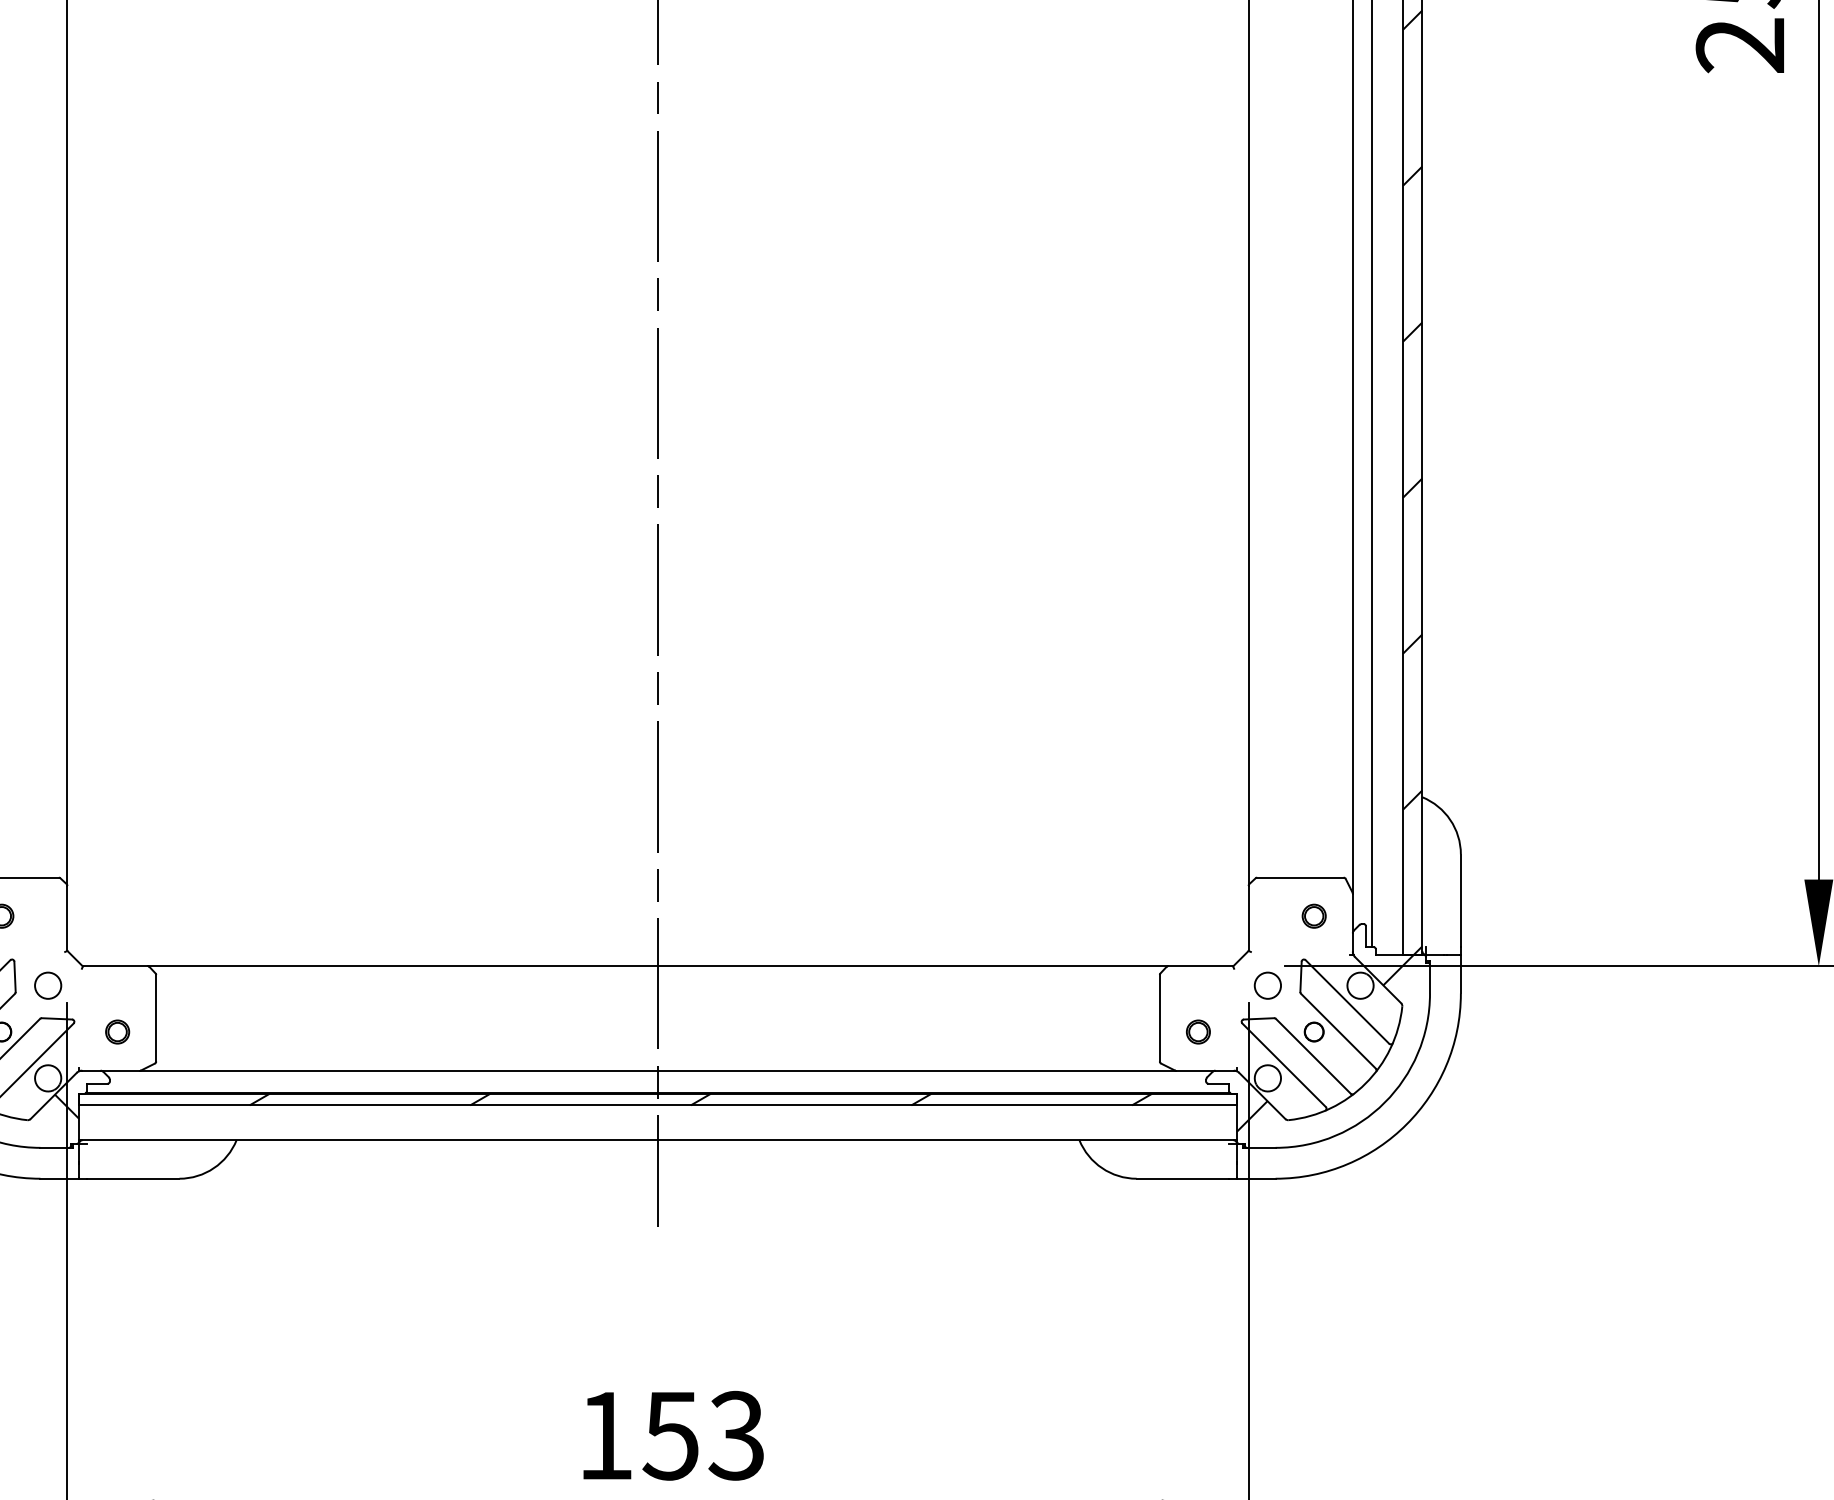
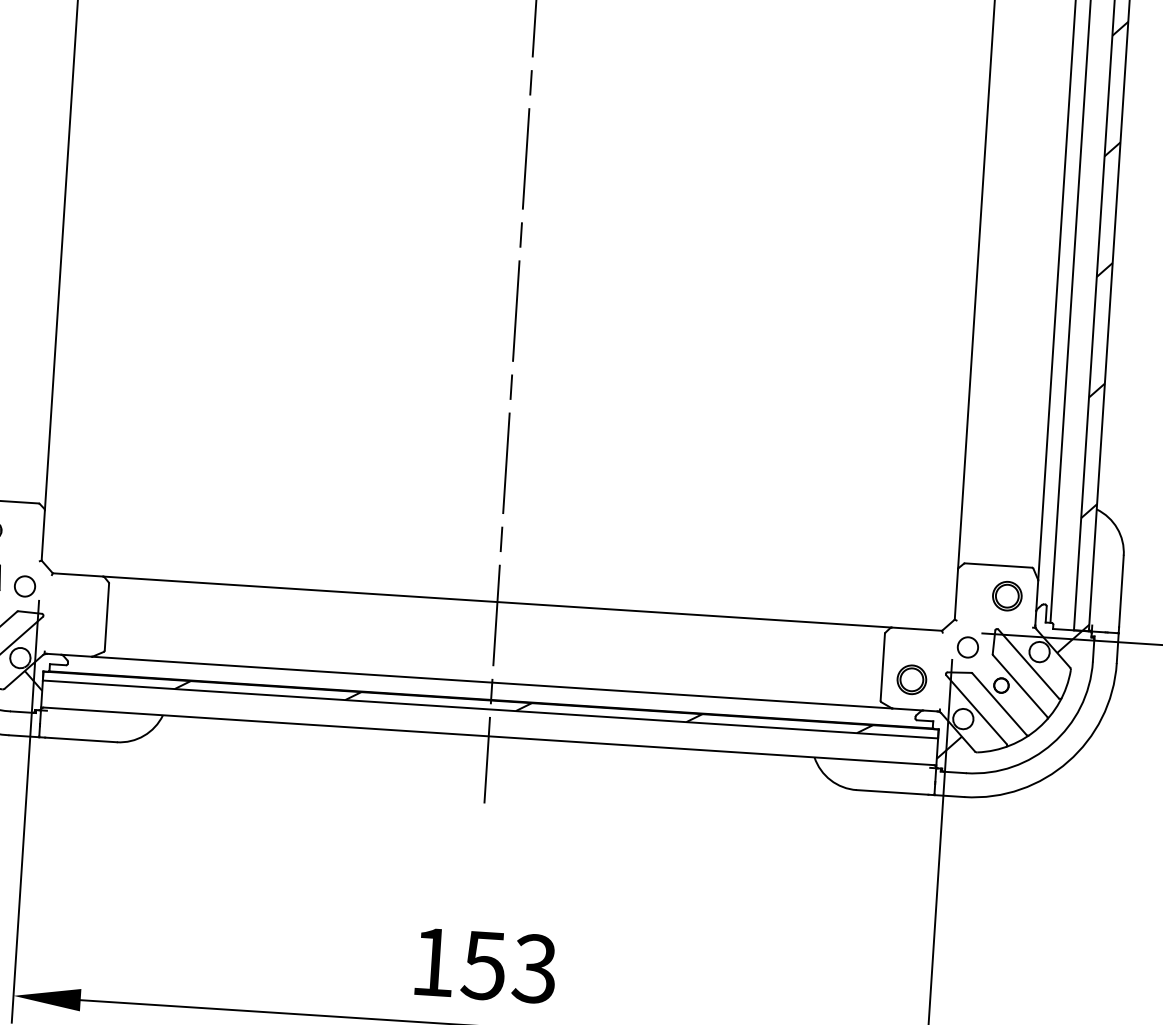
part: (1313, 915) -> (1006, 595), size x1.6
part: (117, 1031) -> (76, 625), removed
part: (1198, 1031) -> (912, 679), size x1.6

